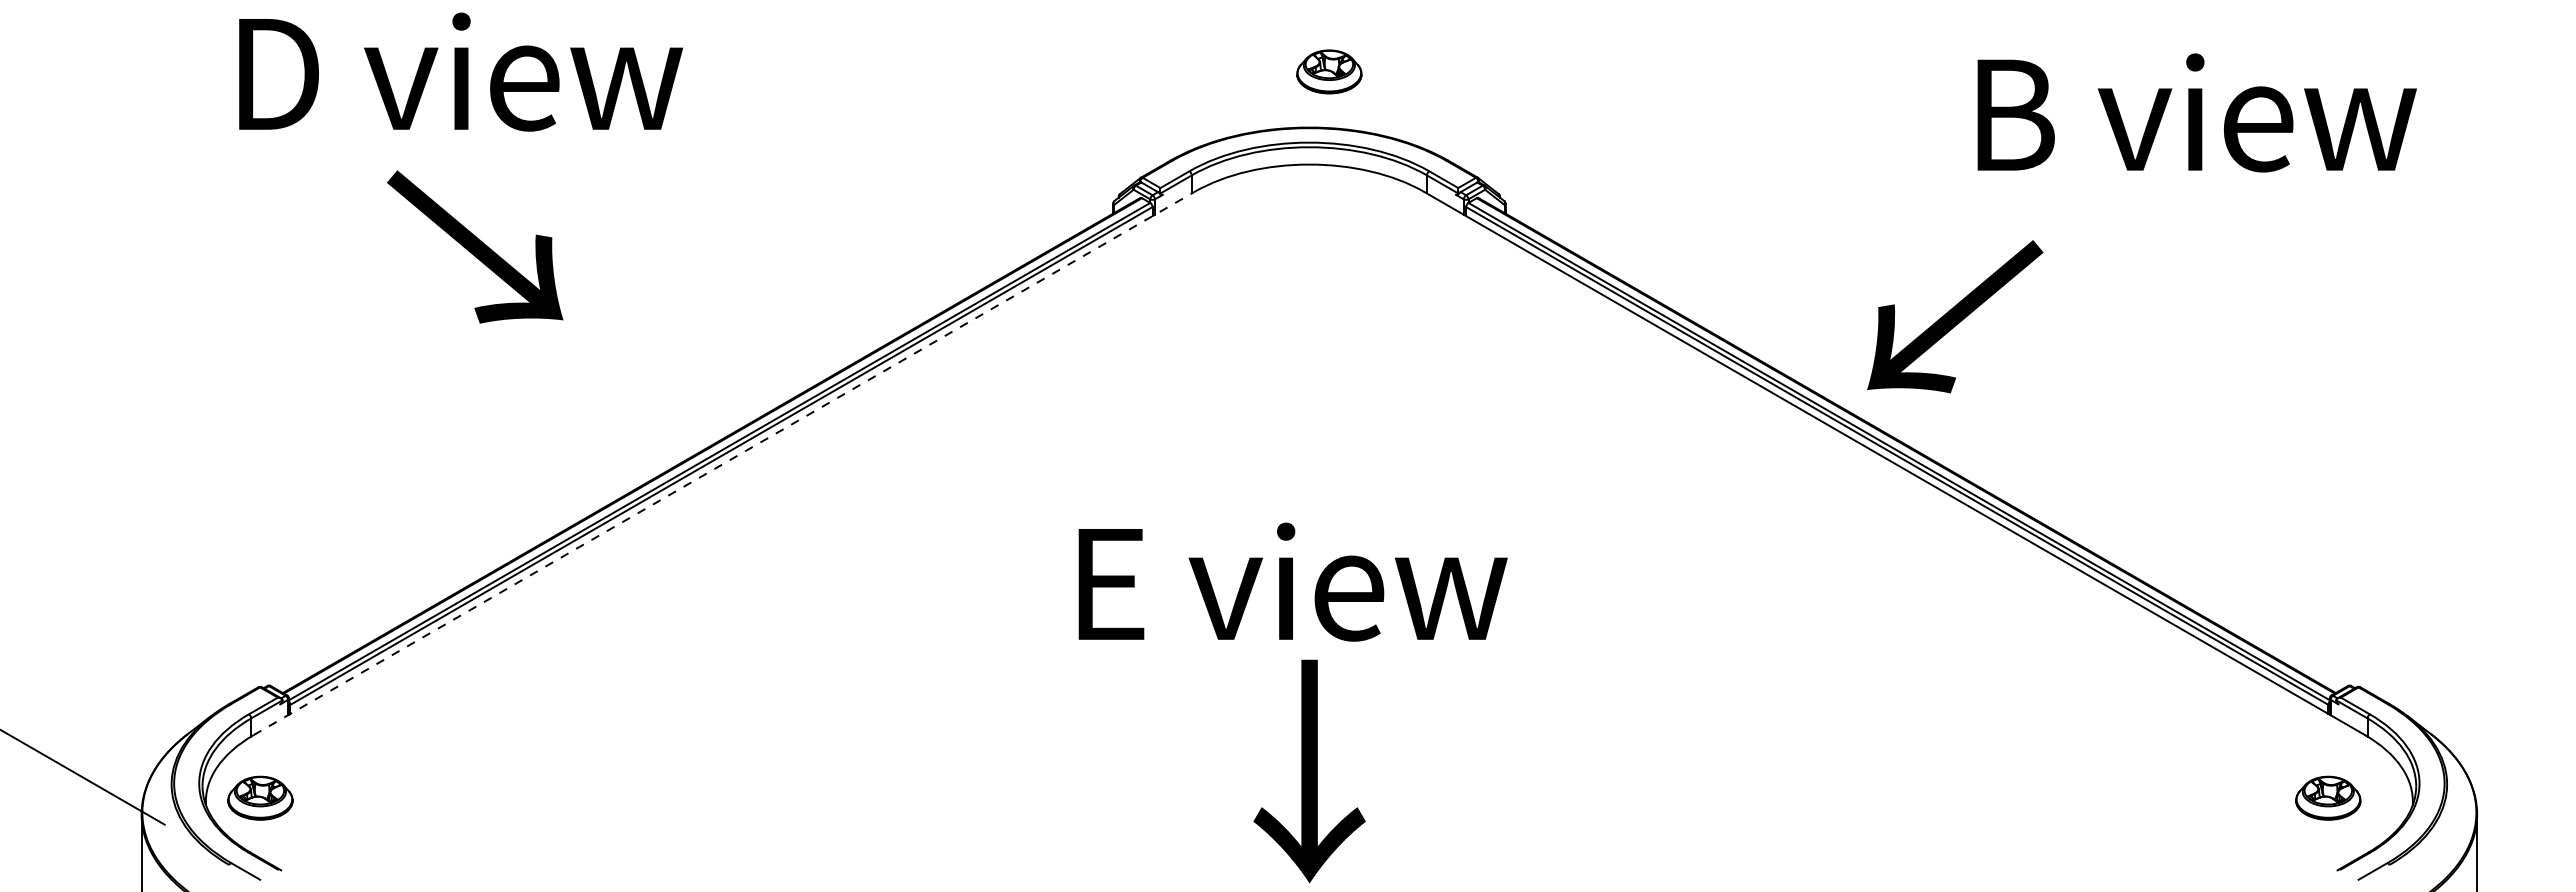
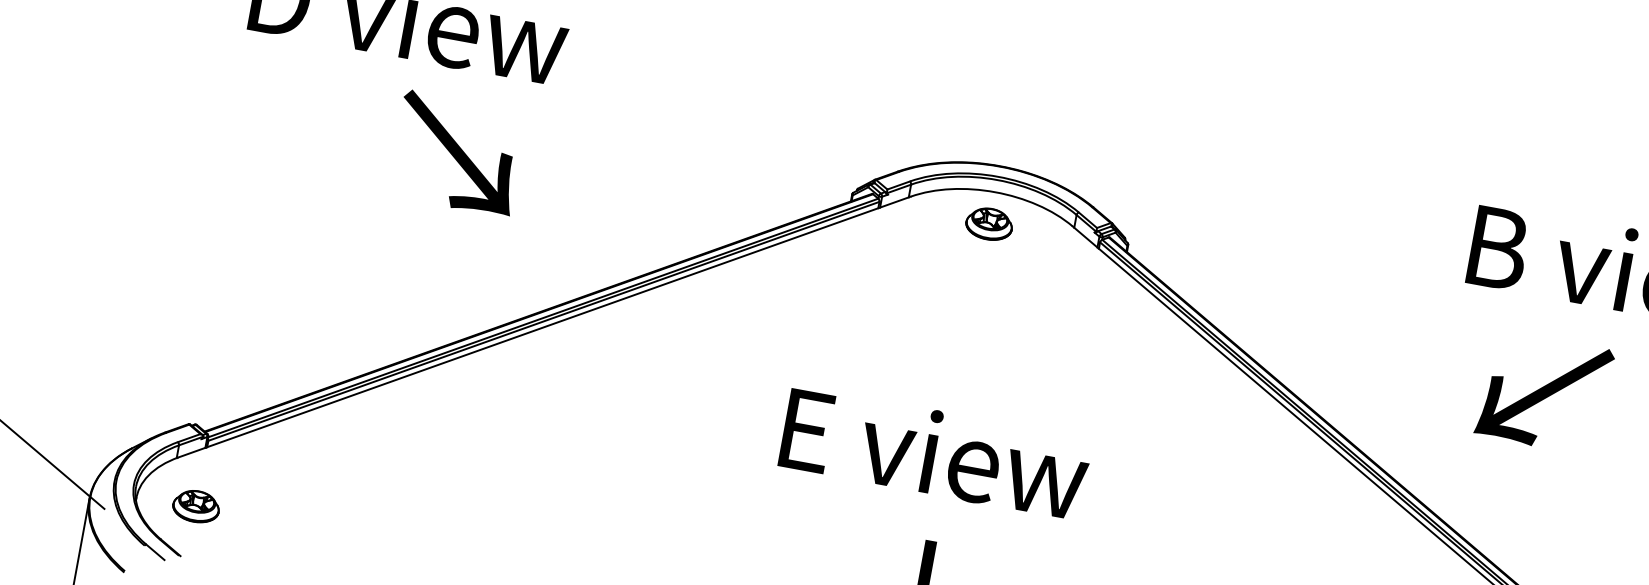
part: (1329, 71) -> (989, 223), moved
text: (475, 246) -> (457, 153), moved
text: (1955, 316) -> (1544, 392), moved
line: (724, 463) -> (545, 327), dashed -> solid
text: (1292, 581) -> (935, 452), moved
part: (260, 797) -> (196, 506), moved

